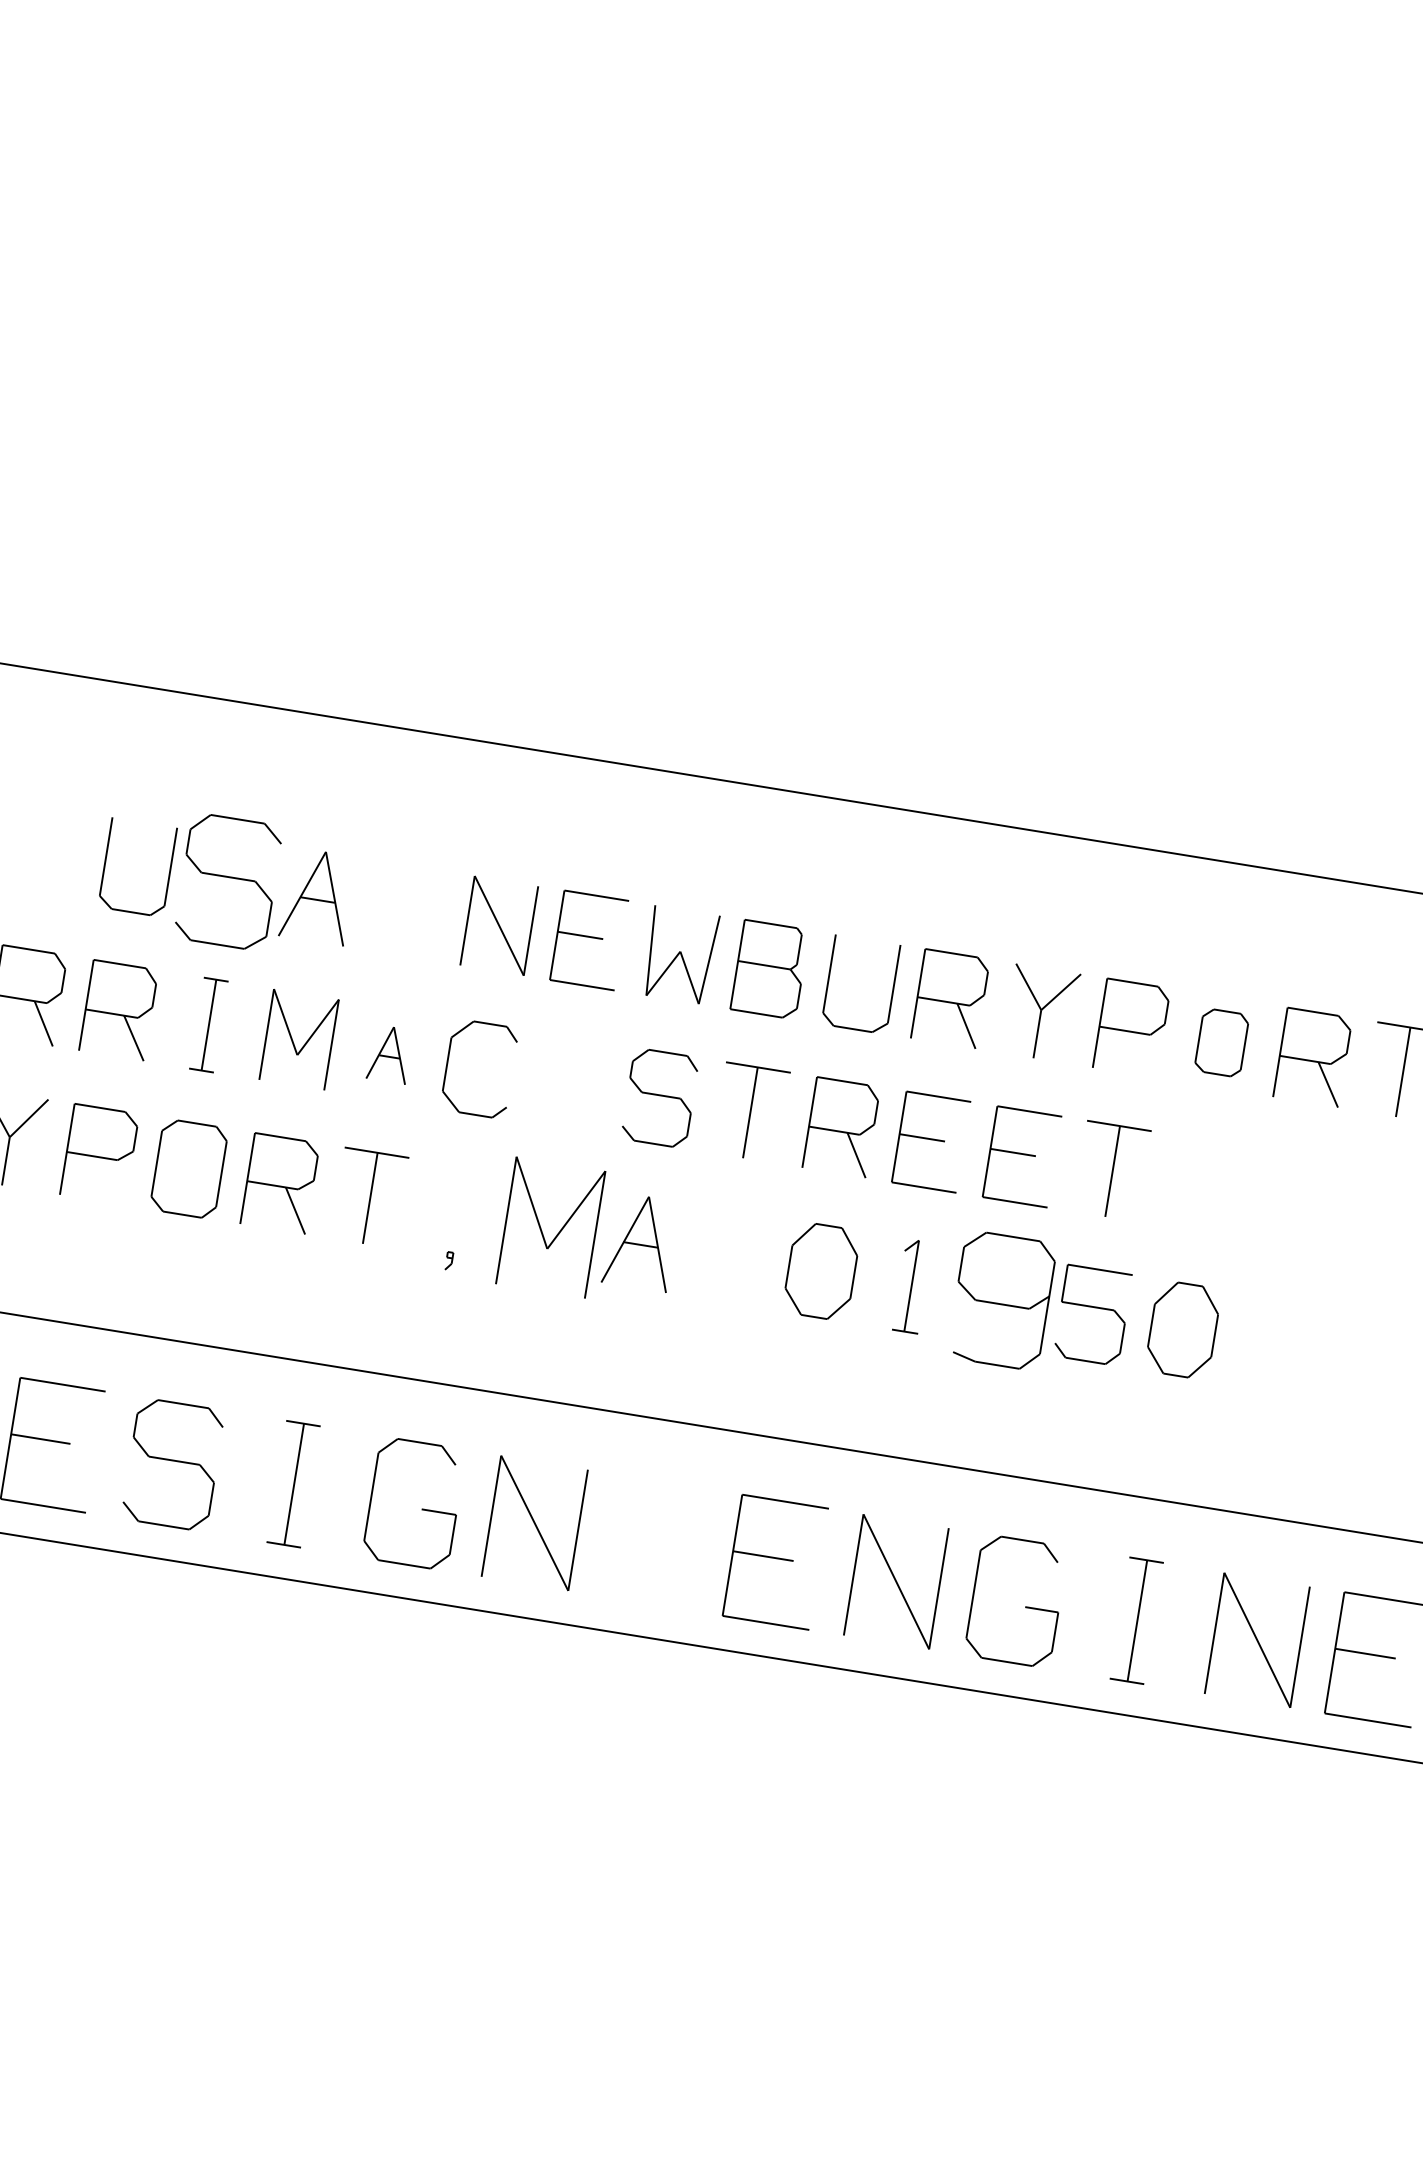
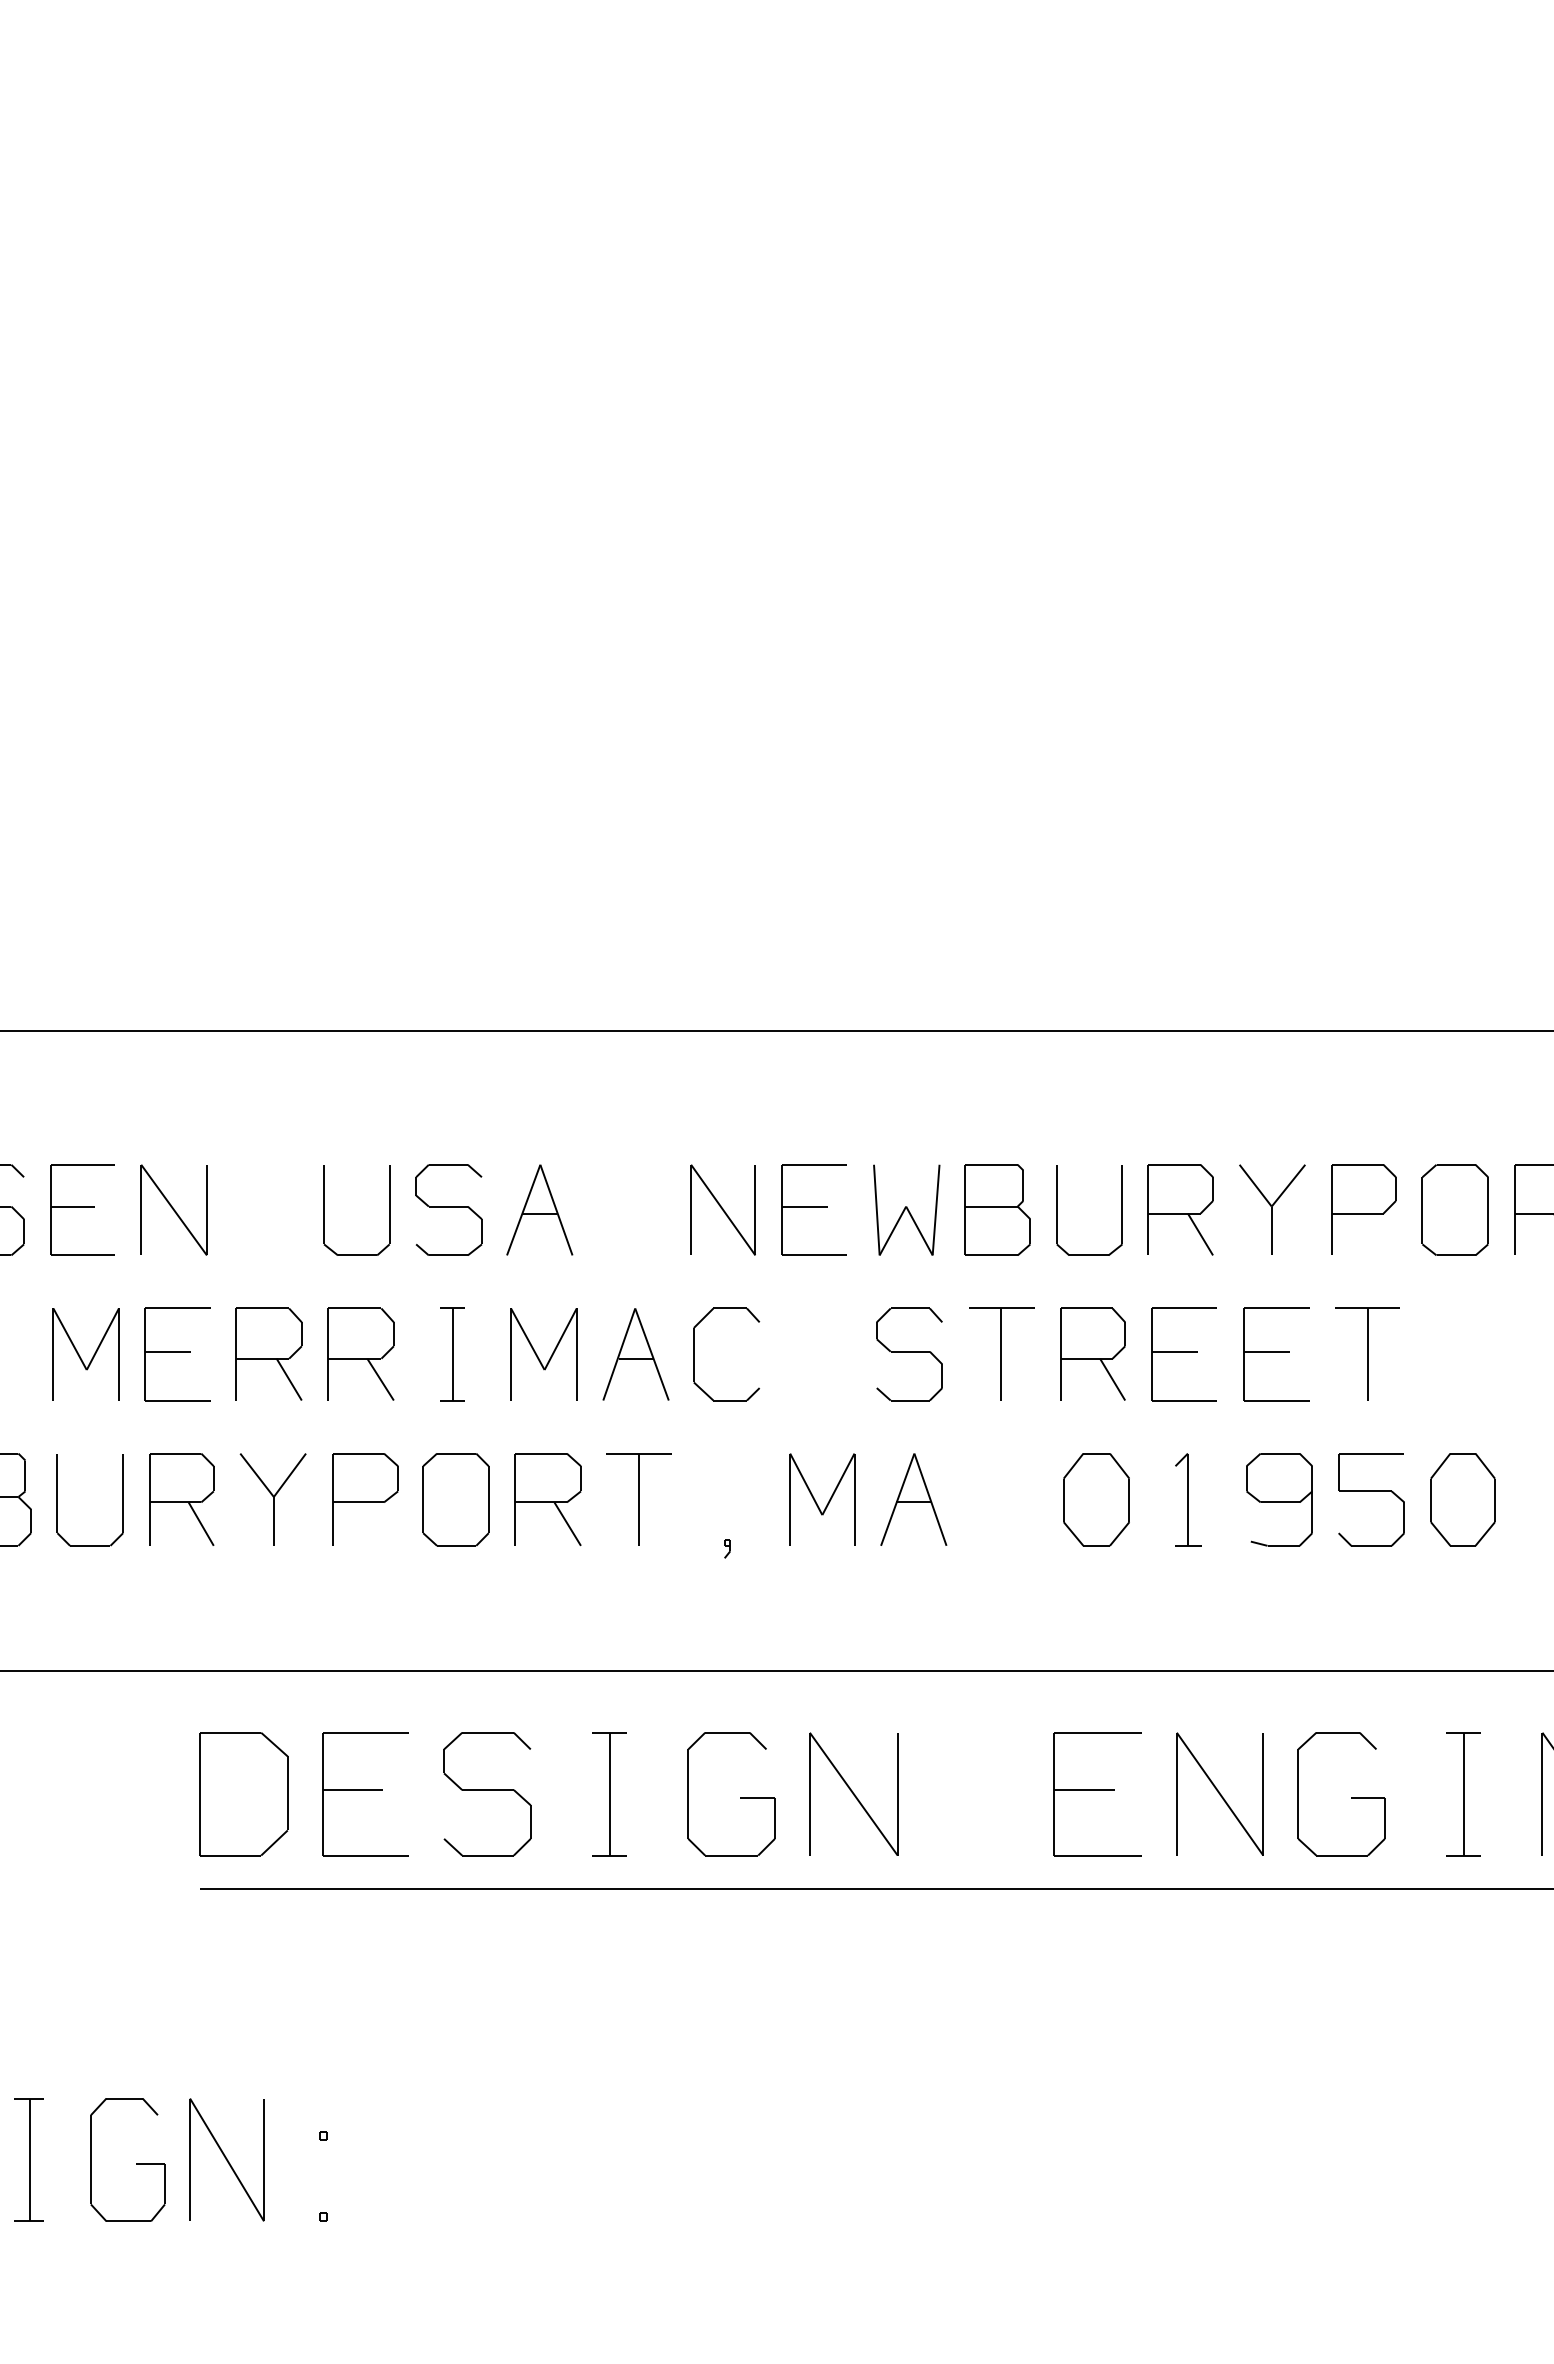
part: (228, 881) -> (448, 1209), size x0.71
part: (1221, 1042) -> (1454, 1209), size x1.43
part: (389, 1054) -> (635, 1354), size x1.67
part: (550, 1227) -> (822, 1499), size x0.71
part: (1002, 1300) -> (1279, 1499), size x0.71

